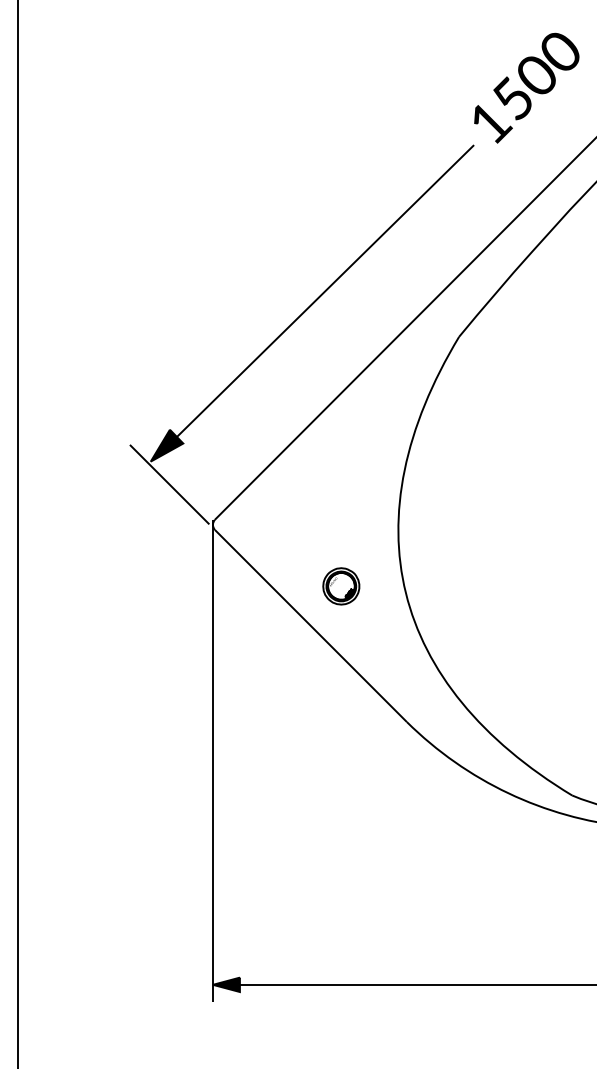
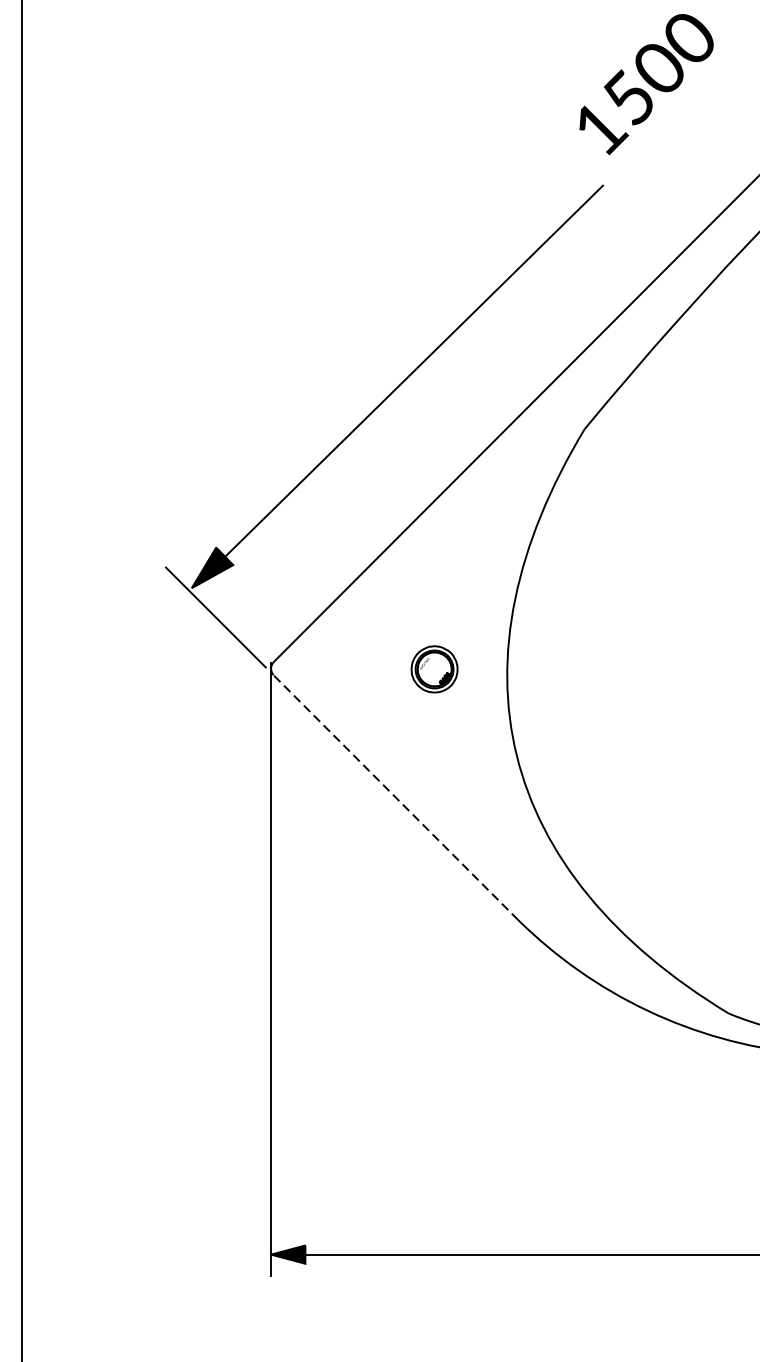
text: (526, 87) -> (646, 83), moved
part: (341, 586) -> (434, 669), moved
line: (310, 626) -> (395, 798), solid -> dashed

